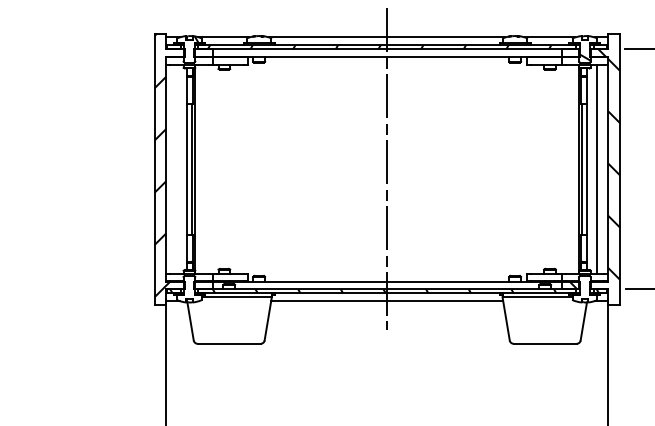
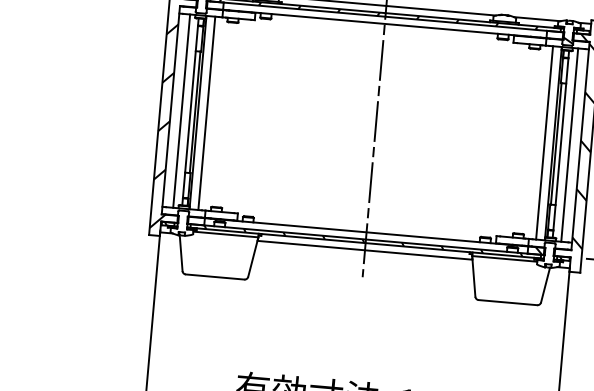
line: (177, 168) -> (181, 110), added
line: (204, 168) -> (206, 112), added
line: (569, 168) -> (544, 142), added

